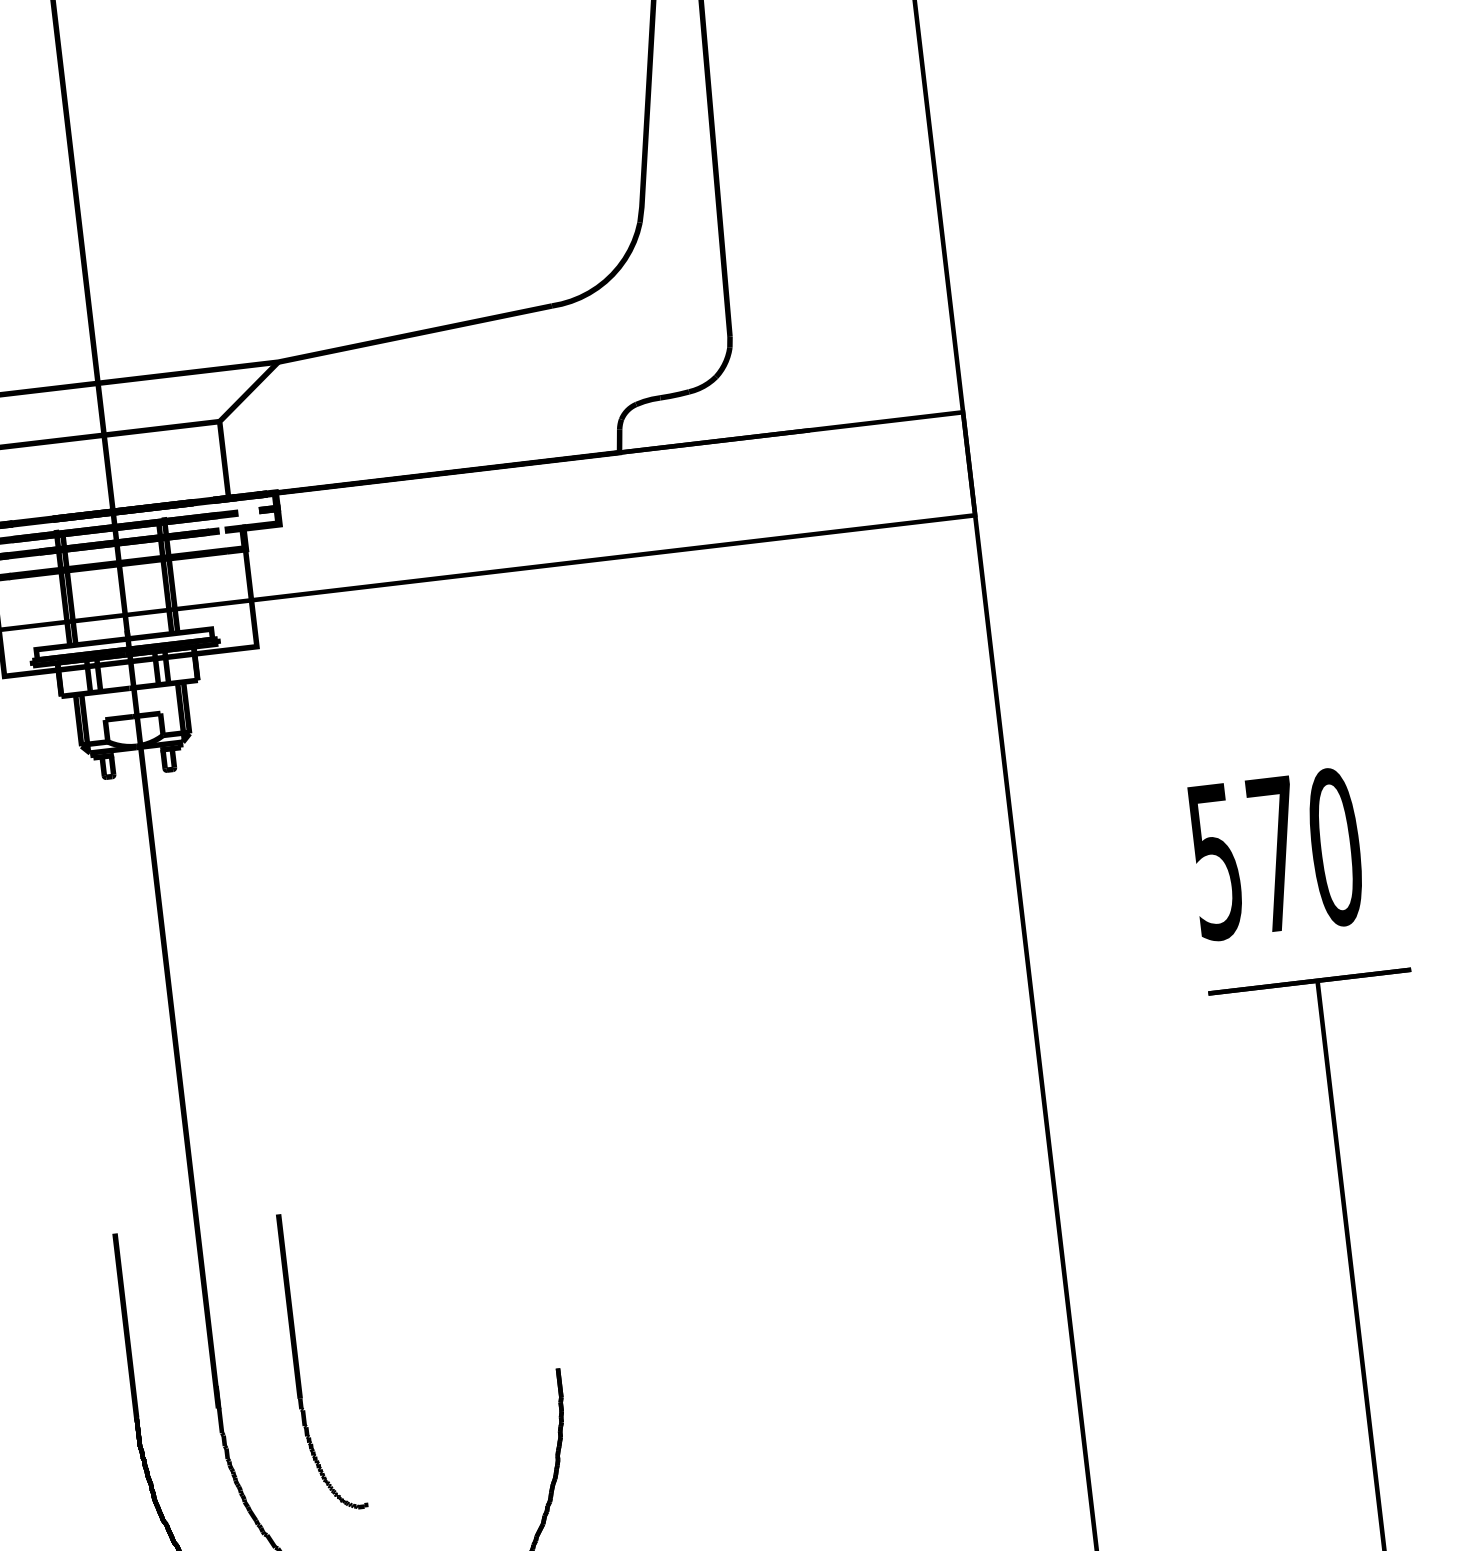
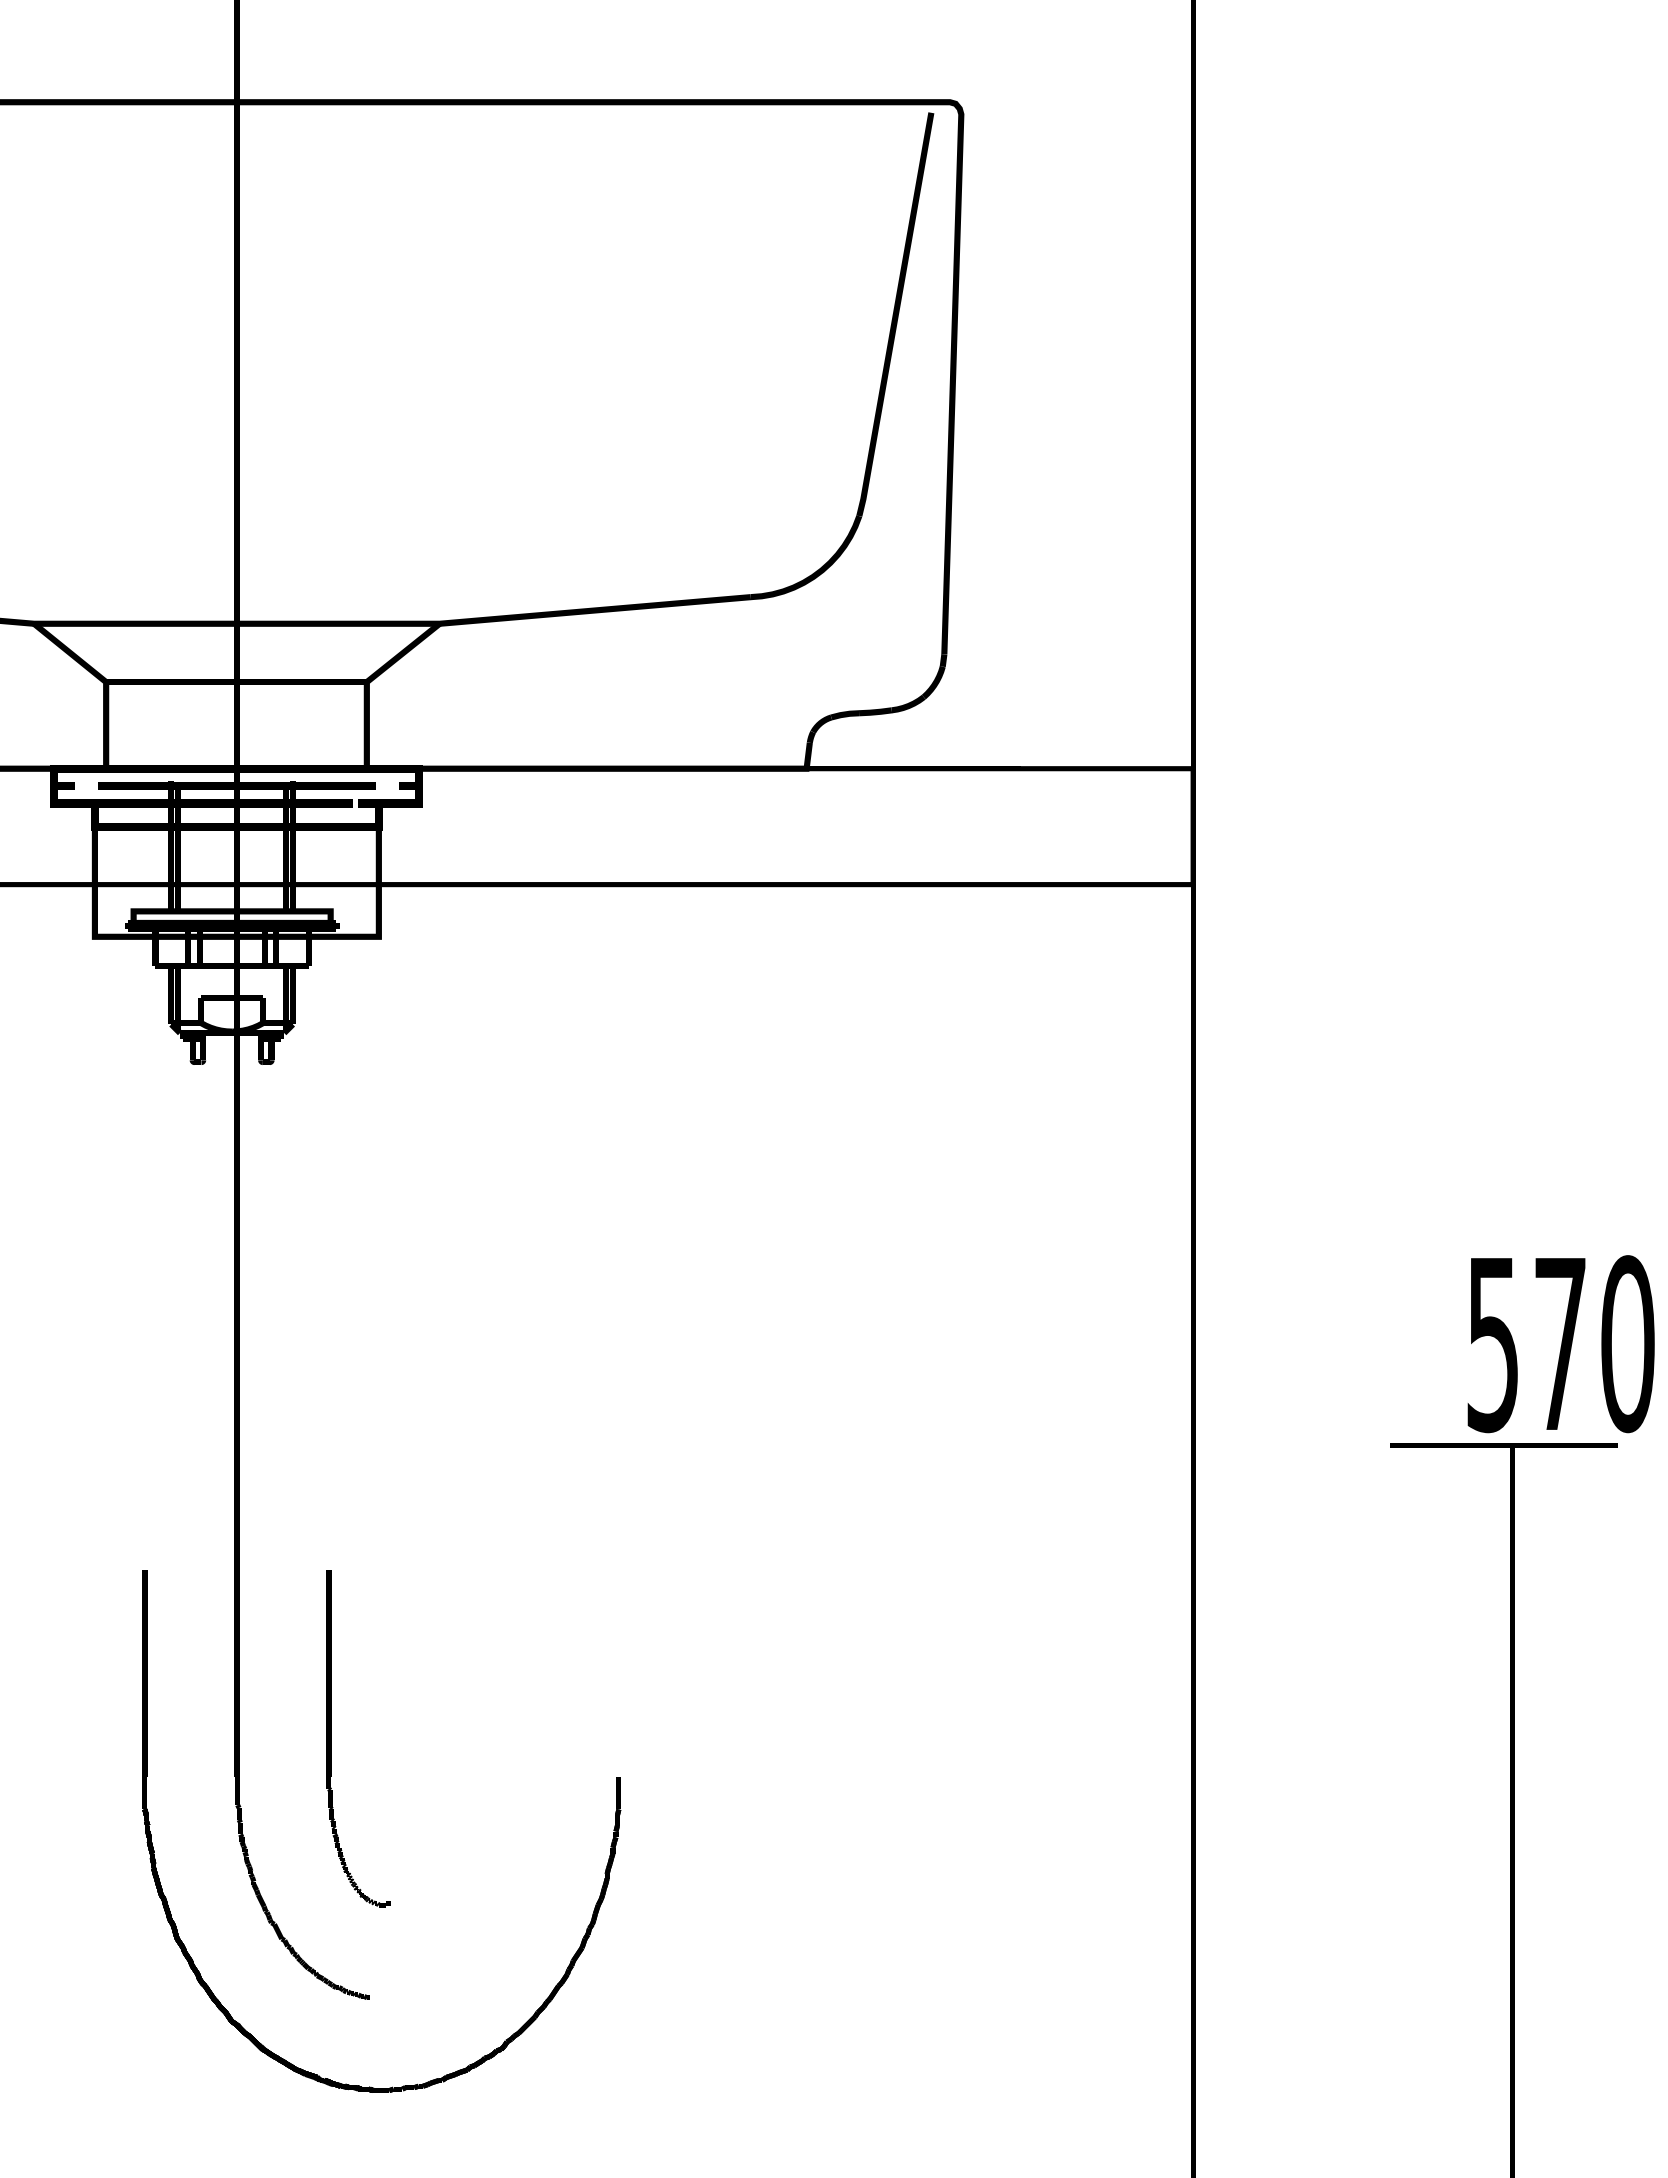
text: (1275, 854) -> (1560, 1344), moved

